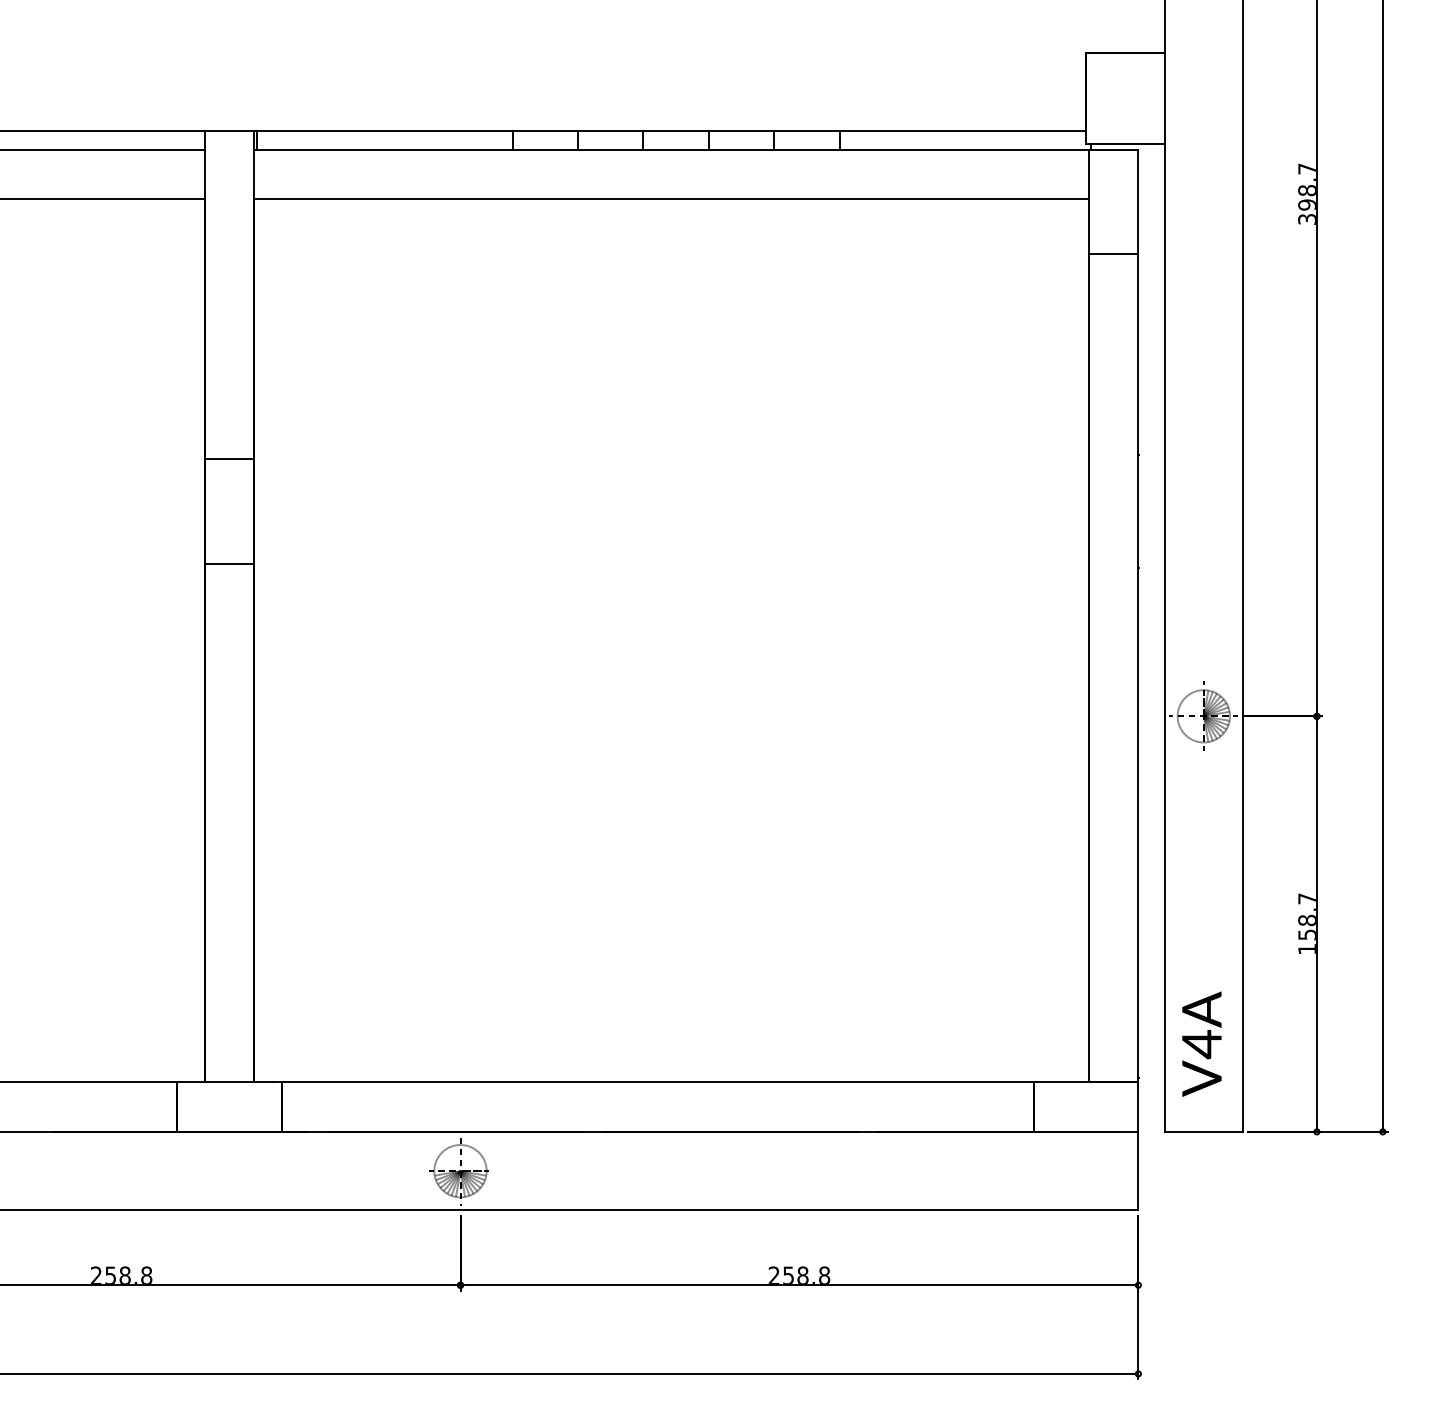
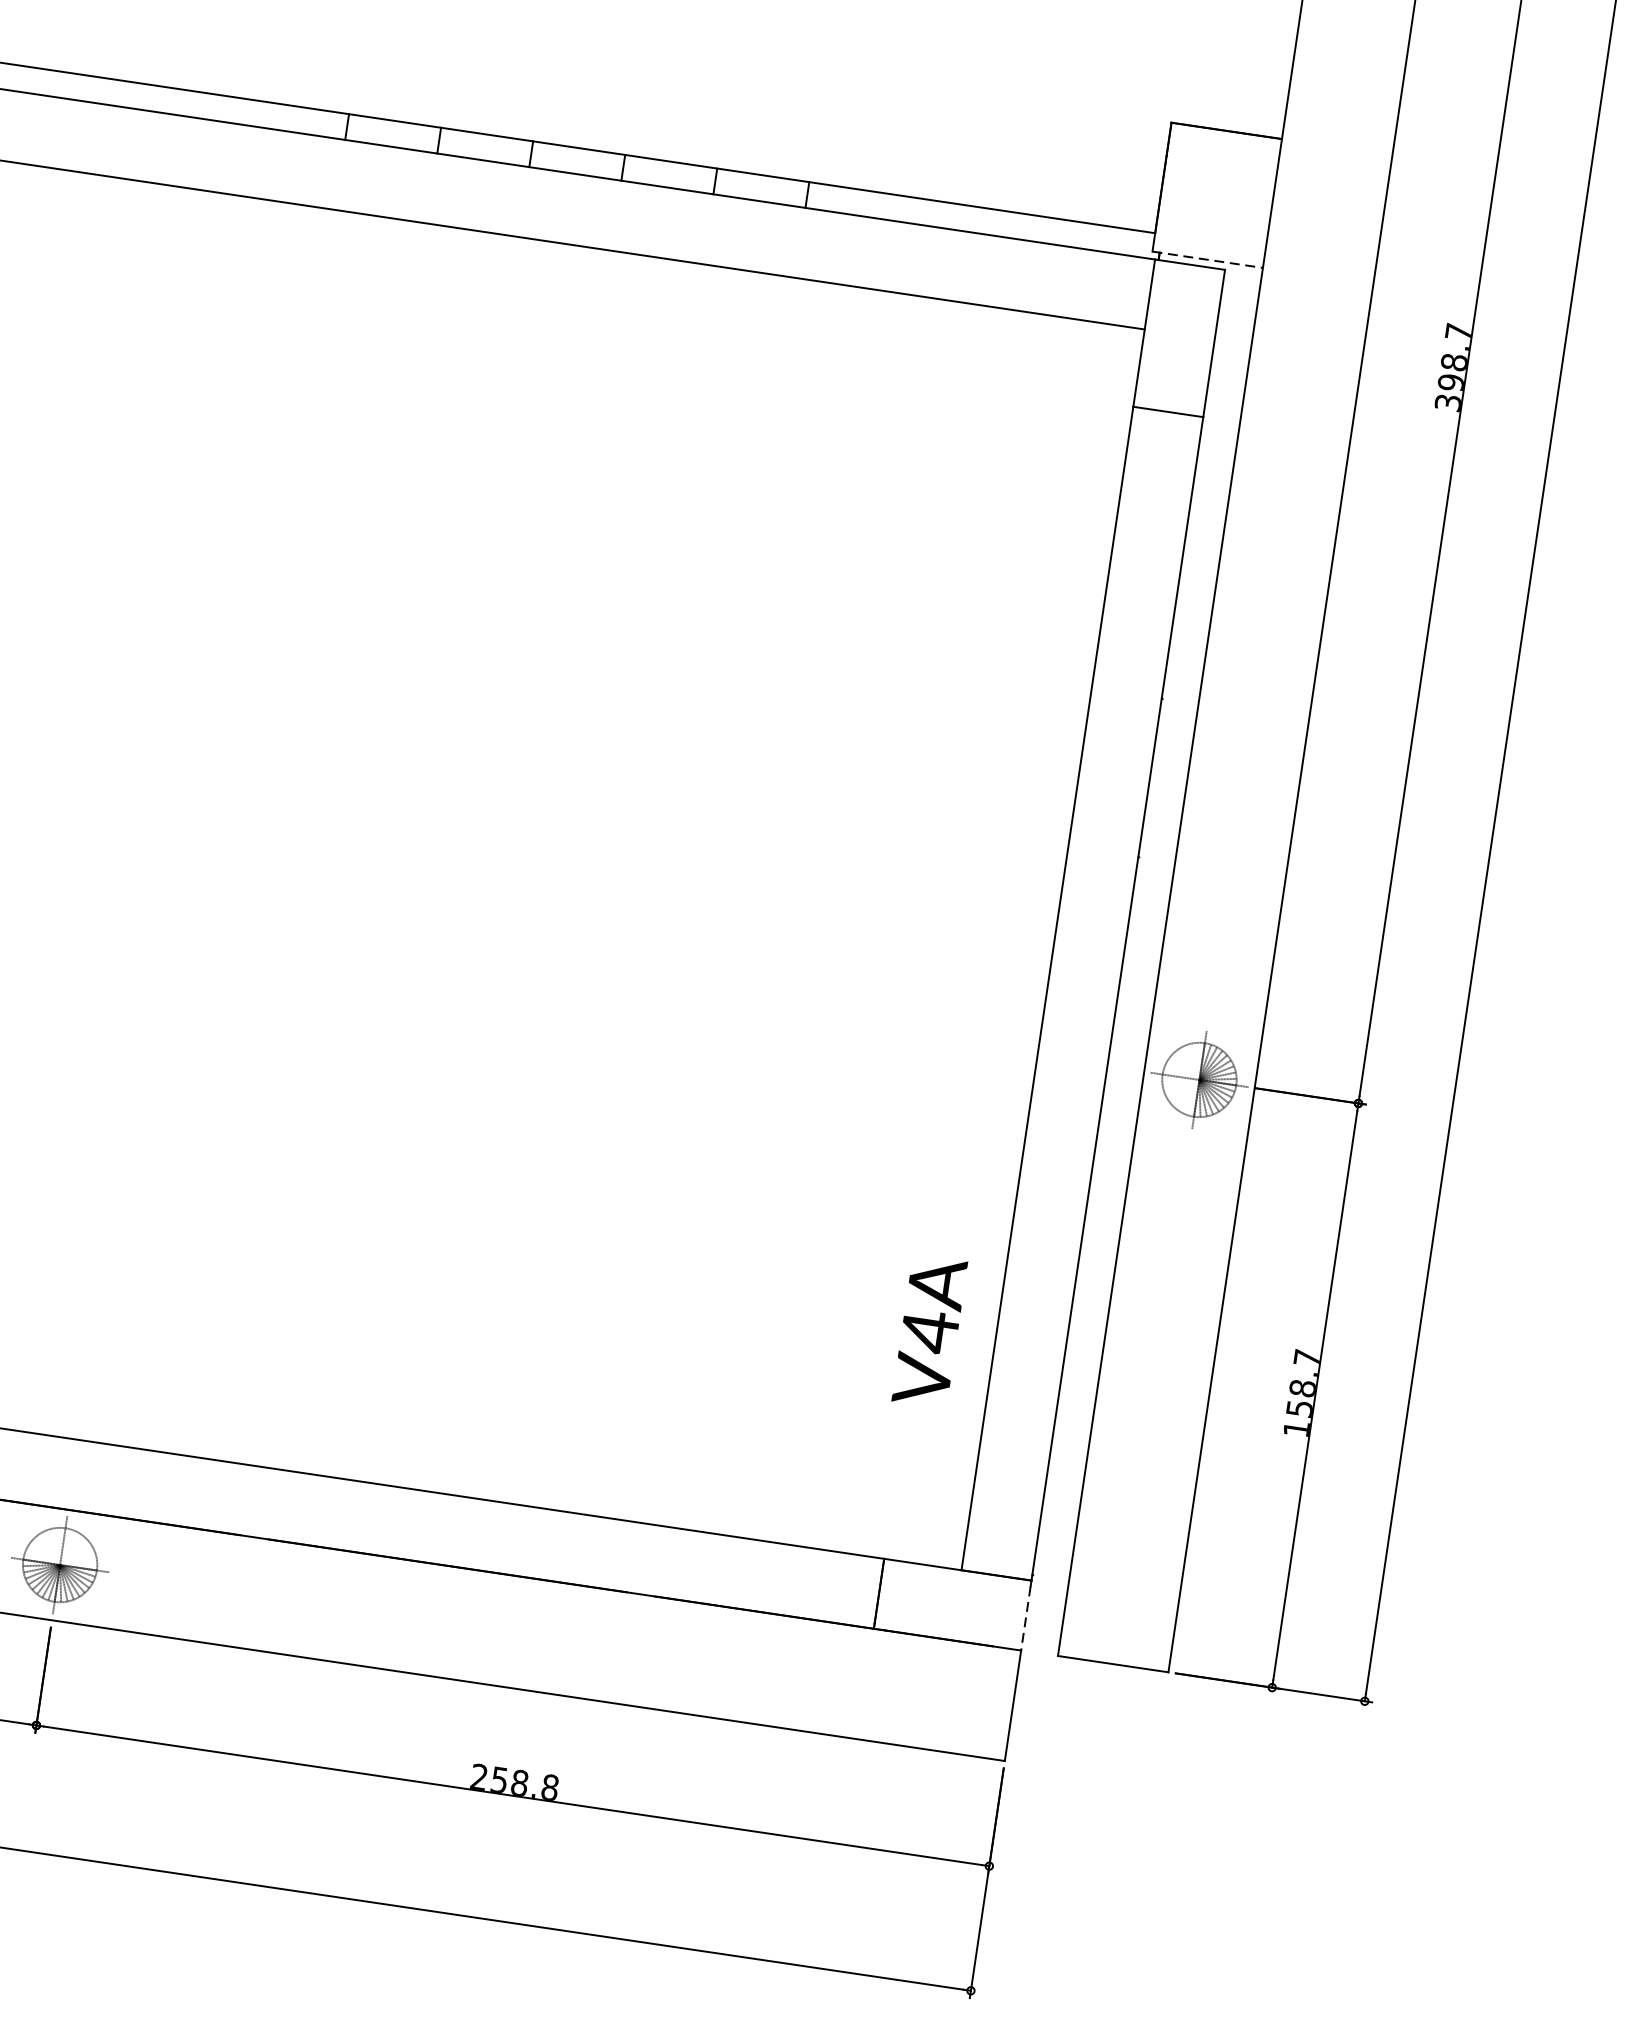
line: (1125, 144) -> (1208, 259), solid -> dashed
text: (1201, 1043) -> (929, 1330), moved
line: (1138, 1109) -> (1026, 1619), solid -> dashed

